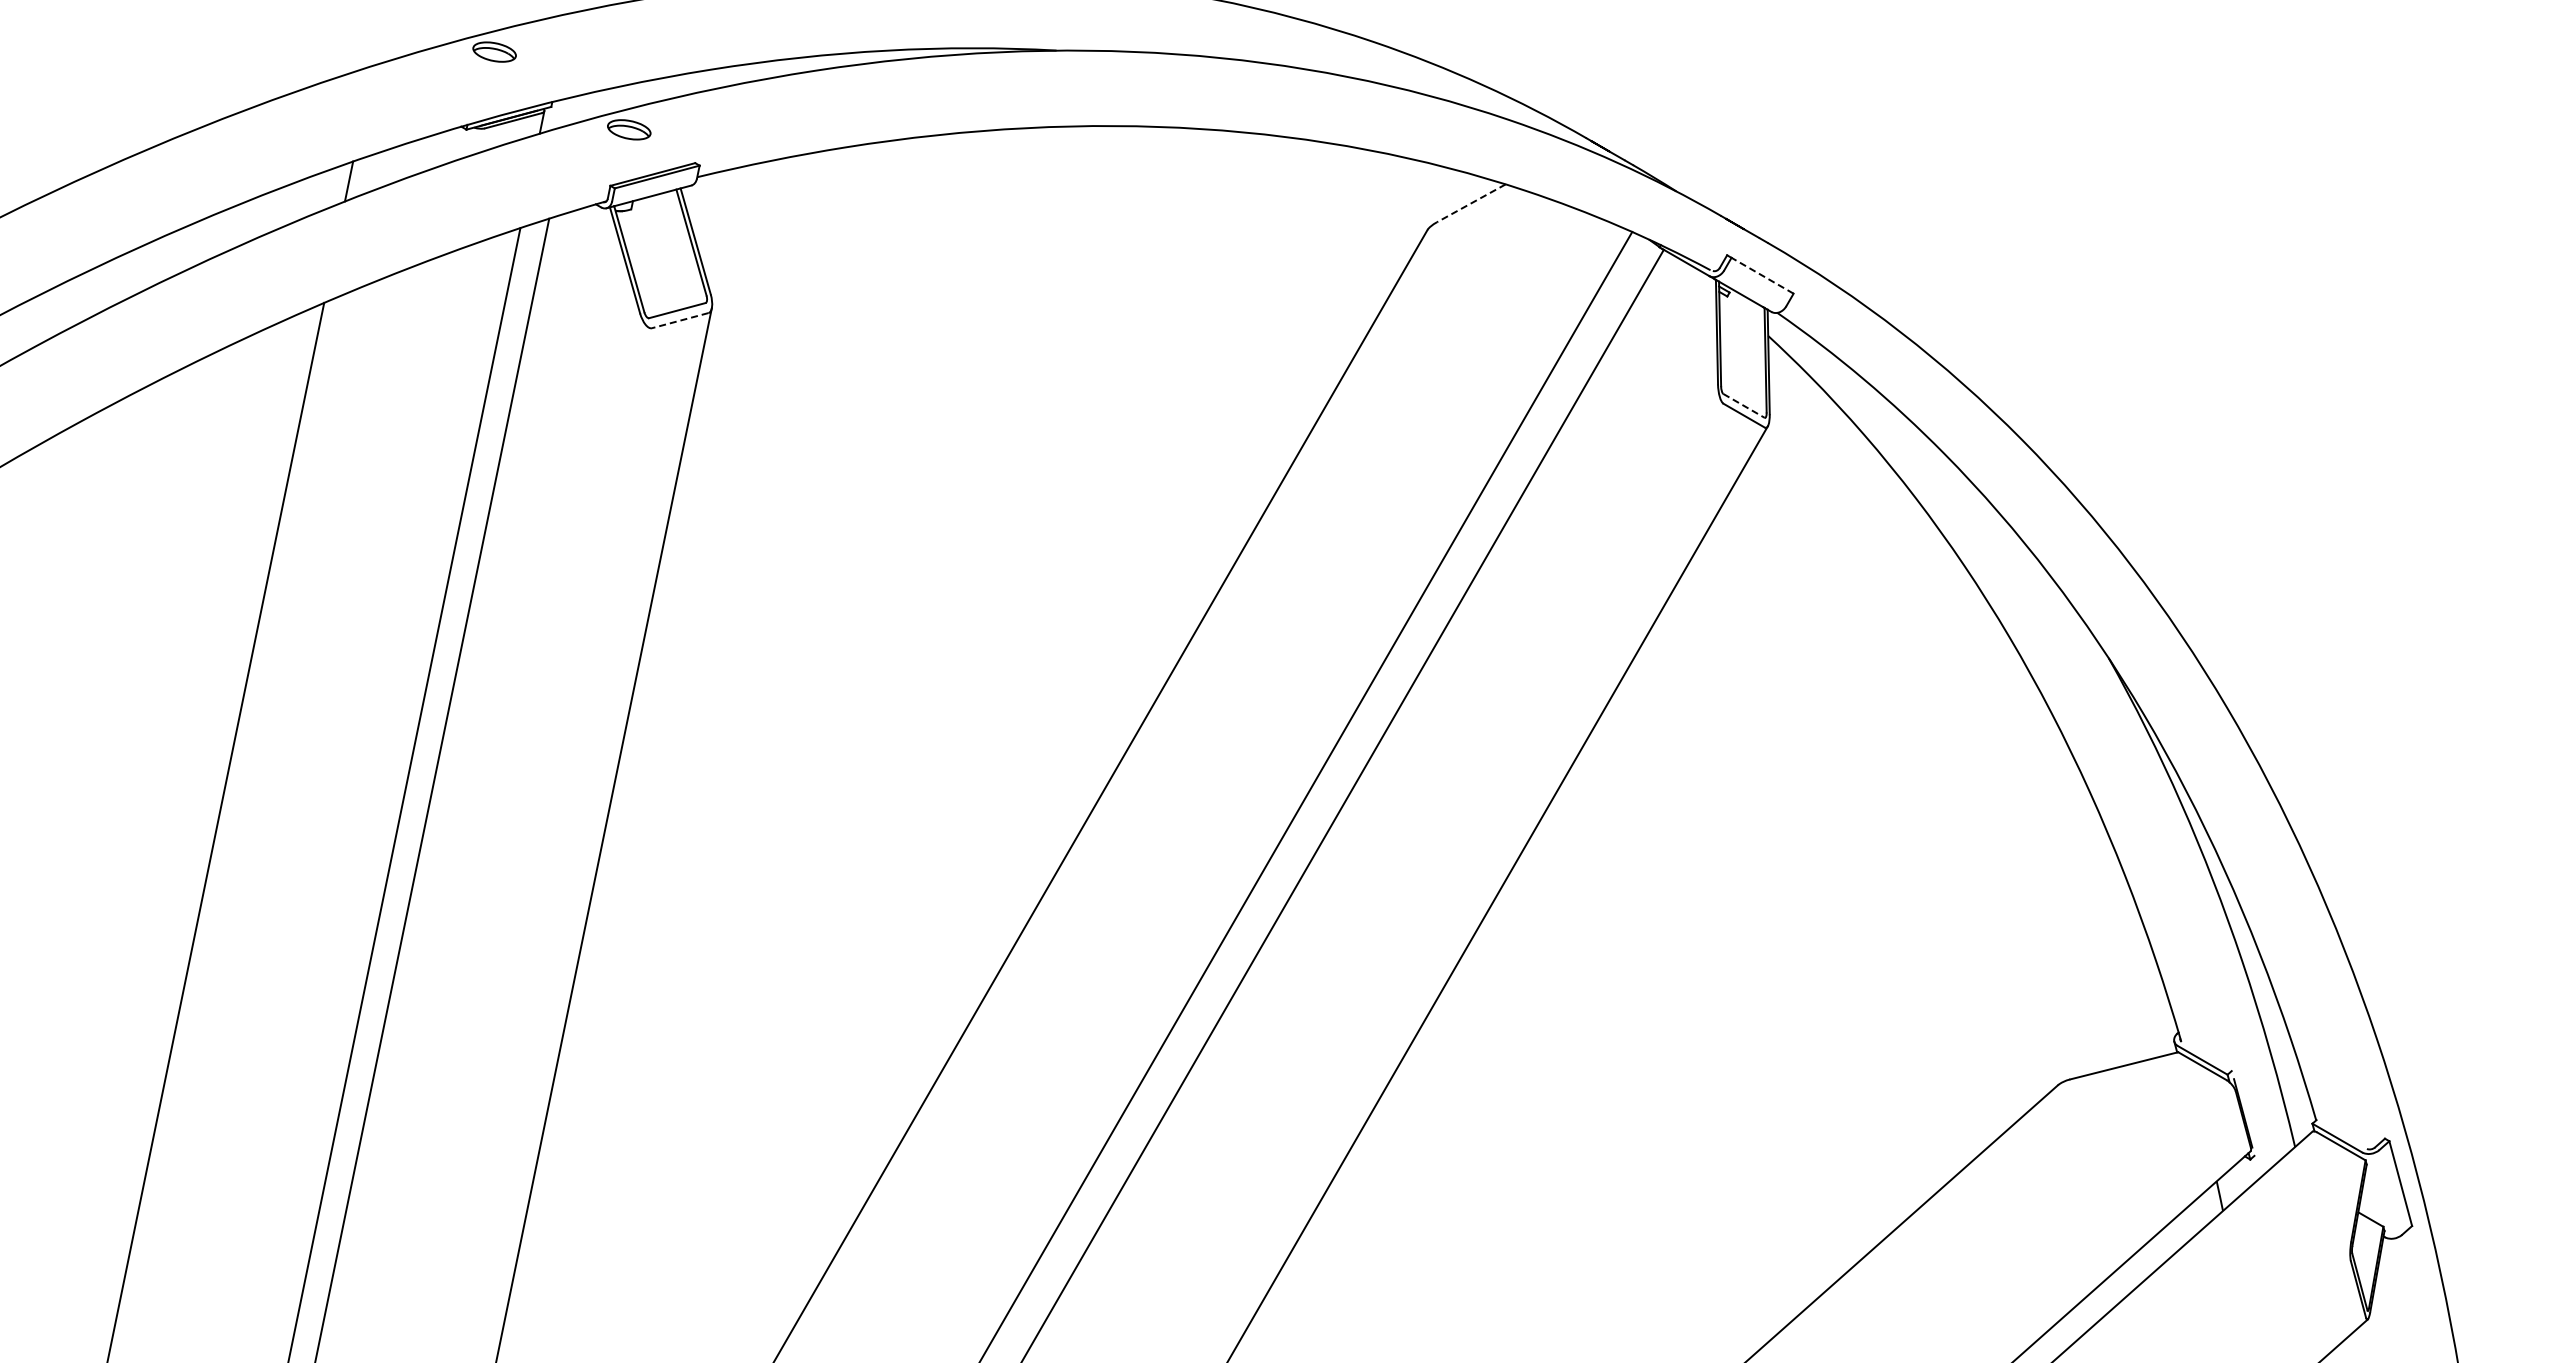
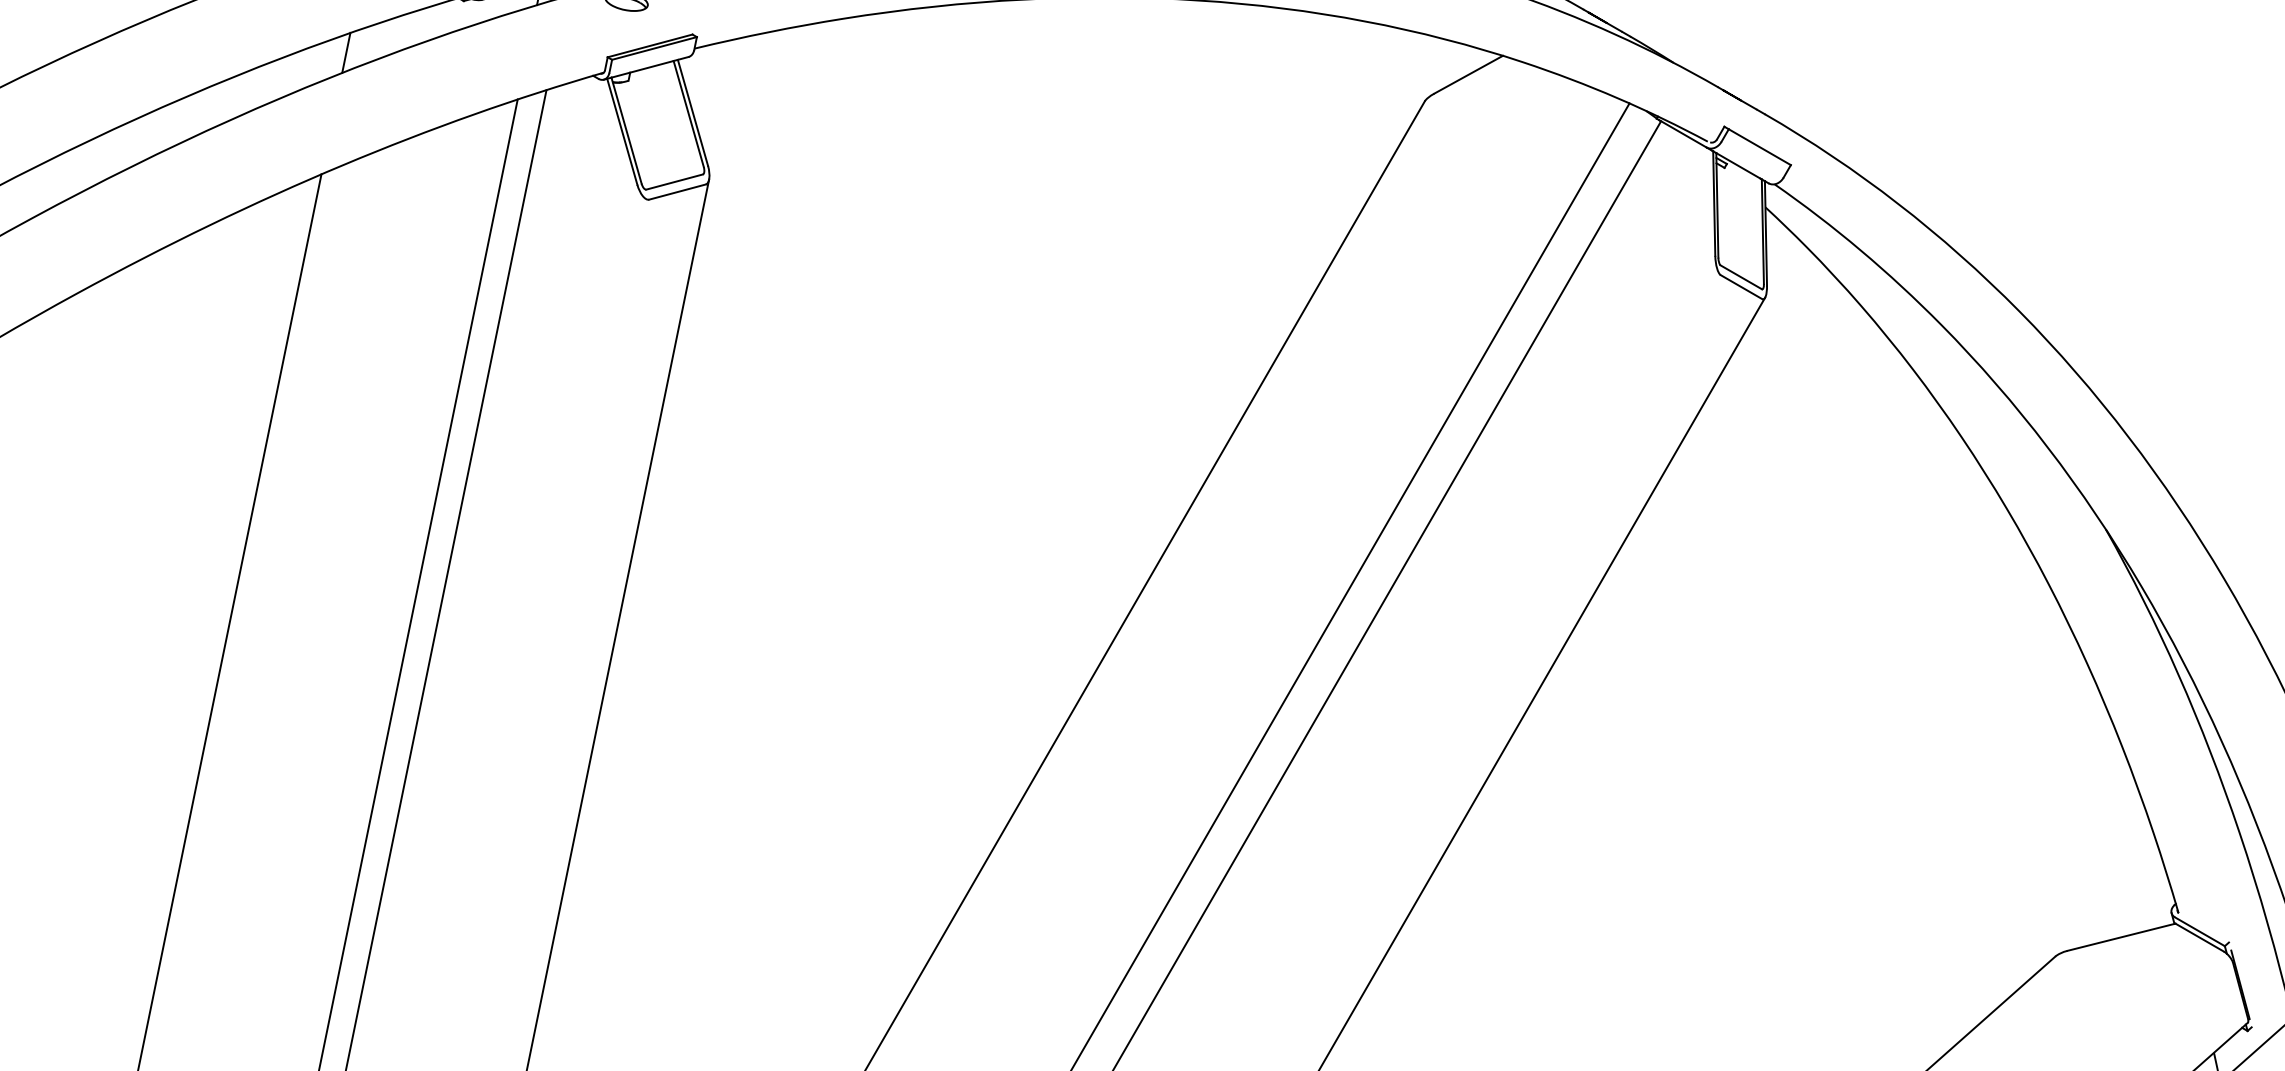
line: (1470, 203) -> (1467, 74), dashed -> solid
line: (1762, 275) -> (1759, 146), dashed -> solid
line: (679, 320) -> (676, 191), dashed -> solid
line: (1744, 405) -> (1741, 276), dashed -> solid

